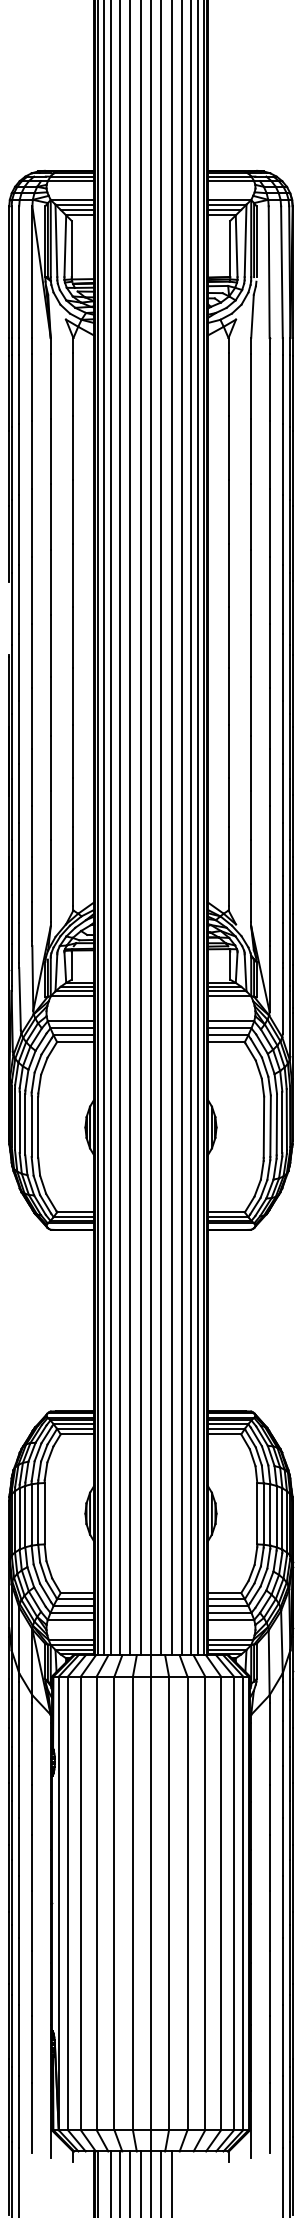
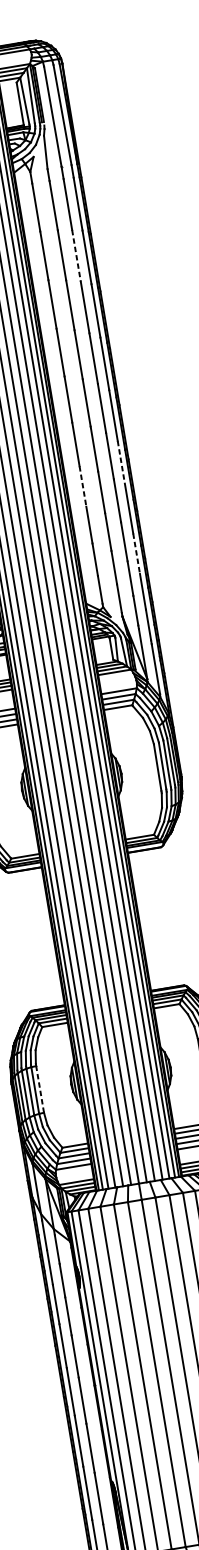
line: (269, 455) -> (76, 256), solid -> dashed
line: (282, 732) -> (121, 465), solid -> dashed
line: (228, 751) -> (82, 486), solid -> dashed
line: (282, 849) -> (136, 554), solid -> dashed
line: (44, 1513) -> (39, 1089), solid -> dashed

